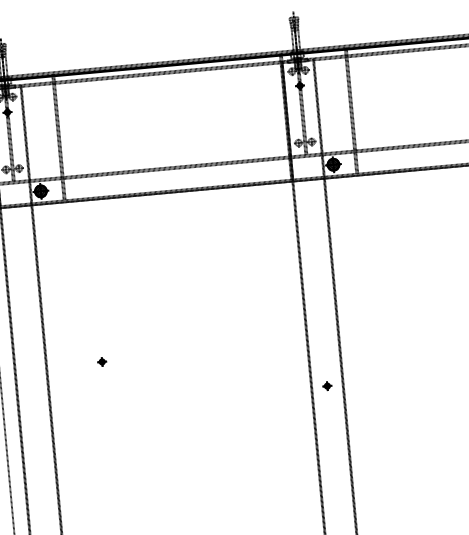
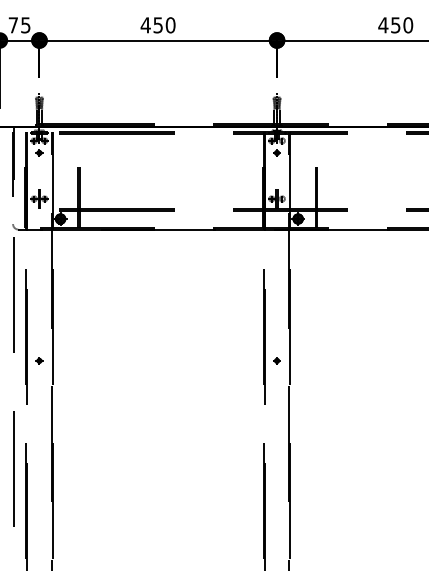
part: (102, 361) -> (39, 360), moved
part: (326, 385) -> (276, 360), moved

